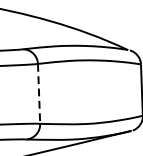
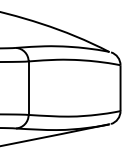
line: (38, 94) -> (28, 88), dashed -> solid

